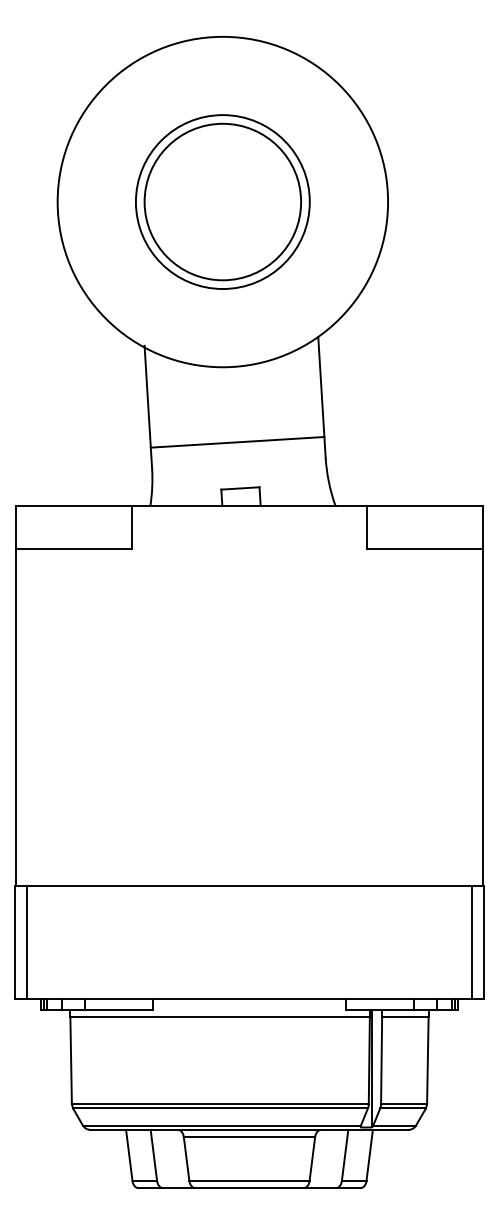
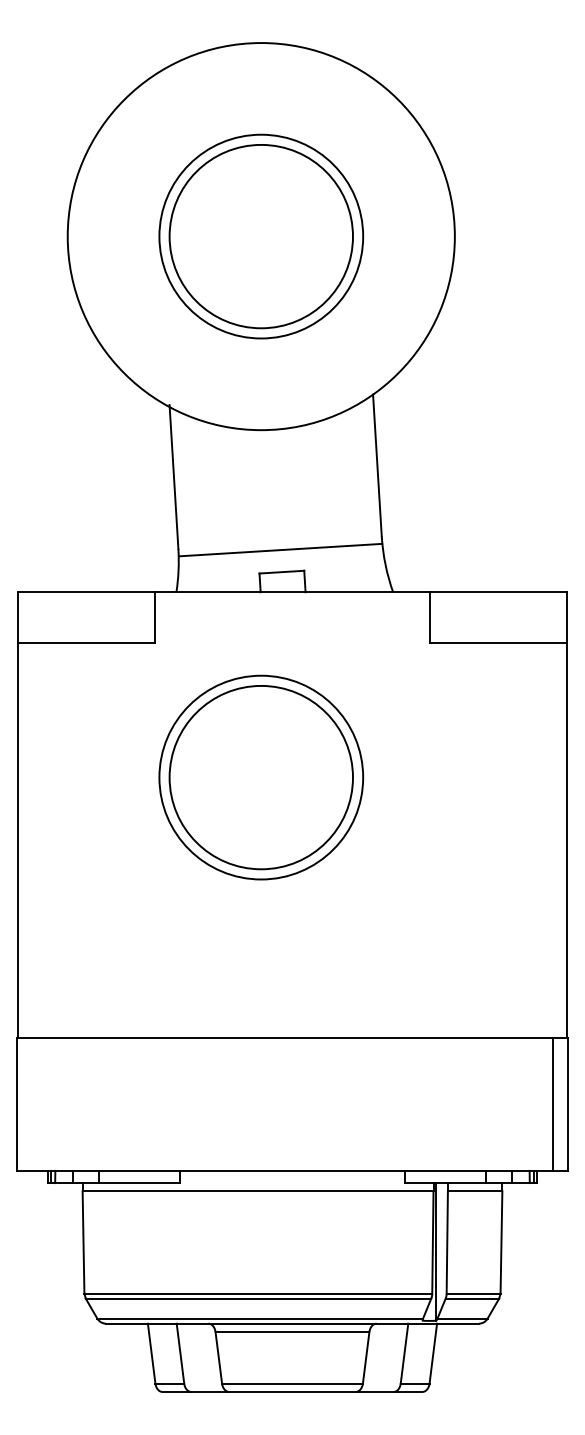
line: (237, 441) -> (280, 549), moved
part: (223, 663) -> (261, 777), added
line: (26, 942) -> (31, 1104), removed

